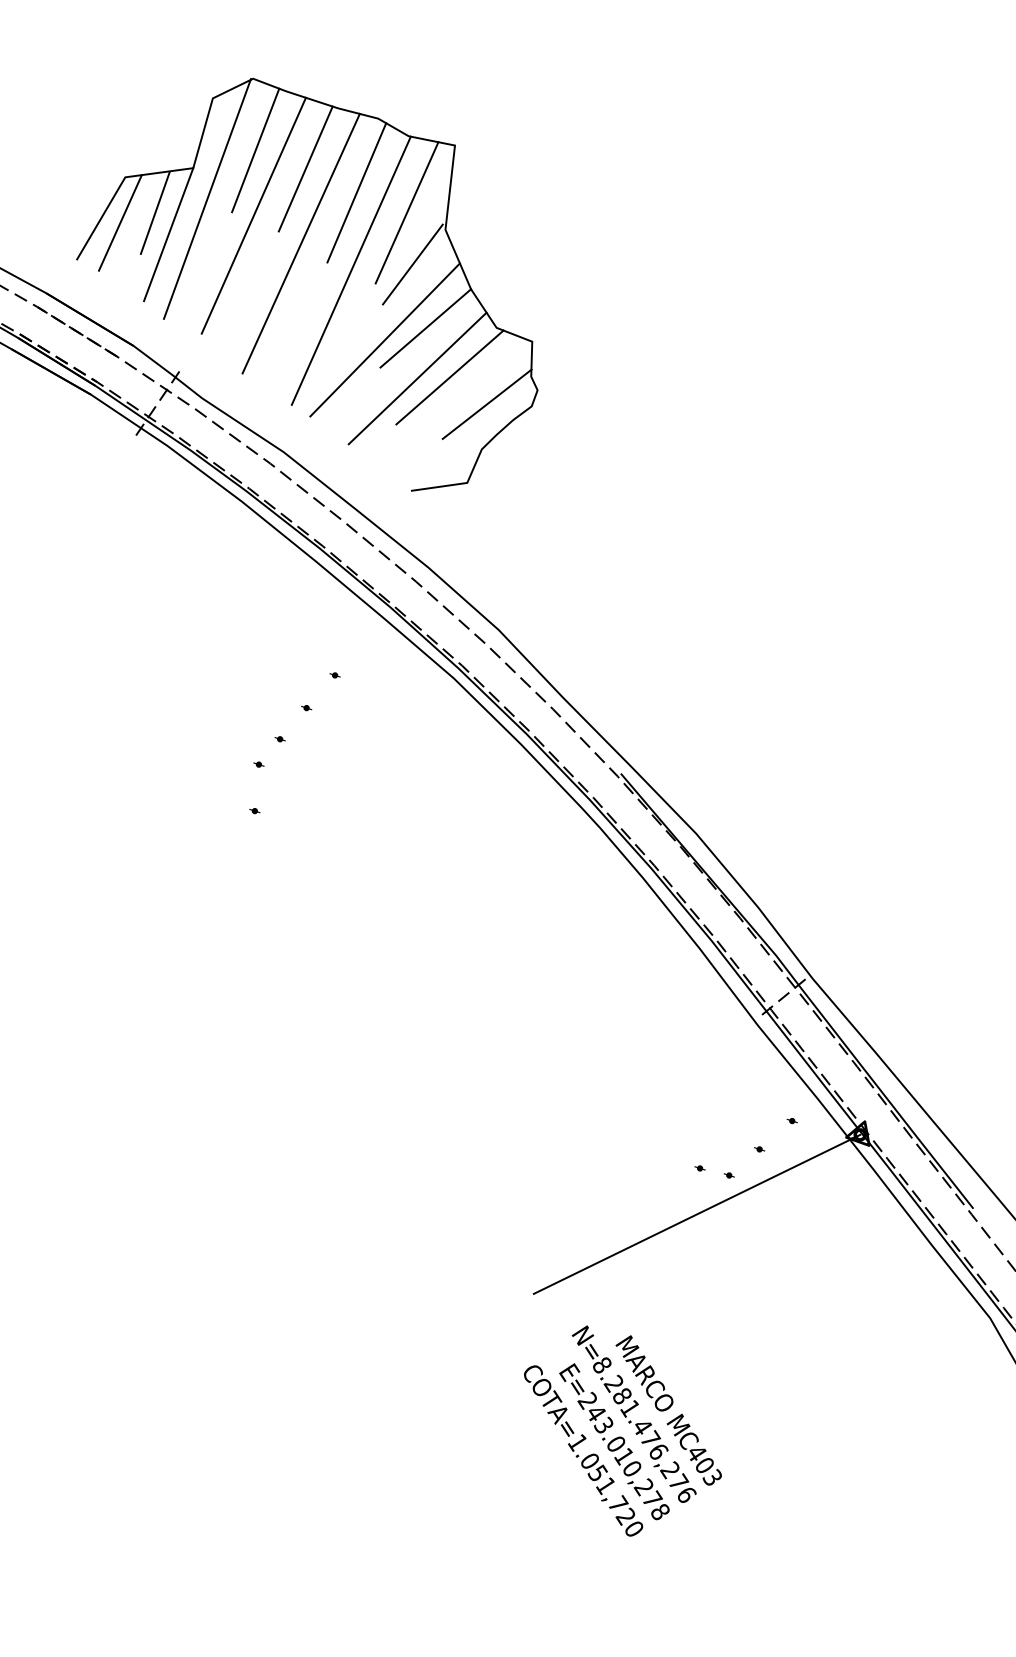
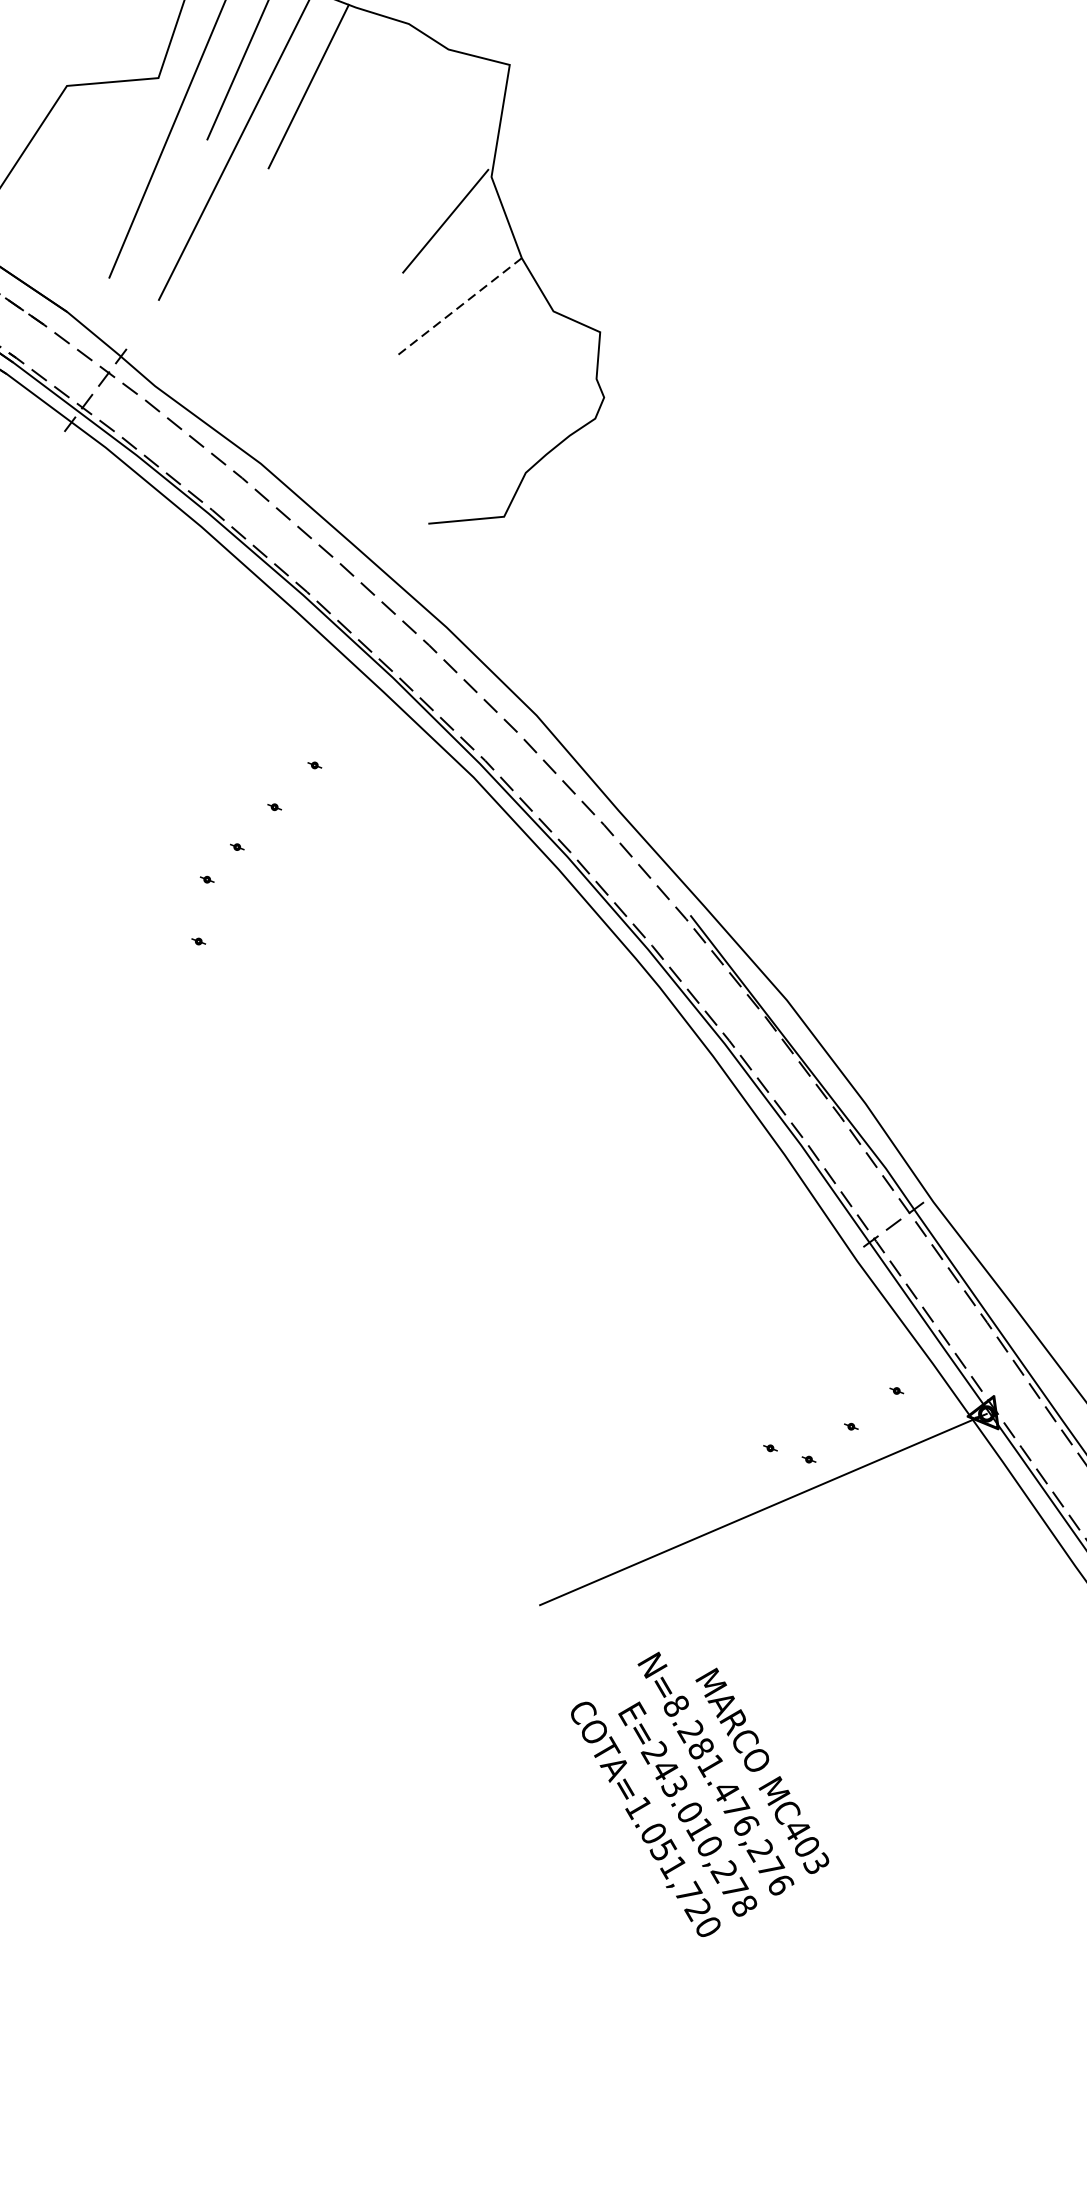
line: (356, 192) -> (375, 121), removed
line: (406, 212) -> (440, 151), removed
line: (154, 213) -> (103, 136), removed
line: (119, 222) -> (56, 145), removed
line: (168, 234) -> (120, 165), removed
line: (300, 243) -> (296, 185), removed
line: (350, 270) -> (361, 225), removed
line: (425, 328) -> (458, 307), solid -> dashed
line: (384, 339) -> (402, 319), removed
line: (449, 377) -> (487, 374), removed
line: (417, 378) -> (444, 373), removed
line: (486, 403) -> (535, 411), removed
text: (622, 1430) -> (699, 1794), moved

